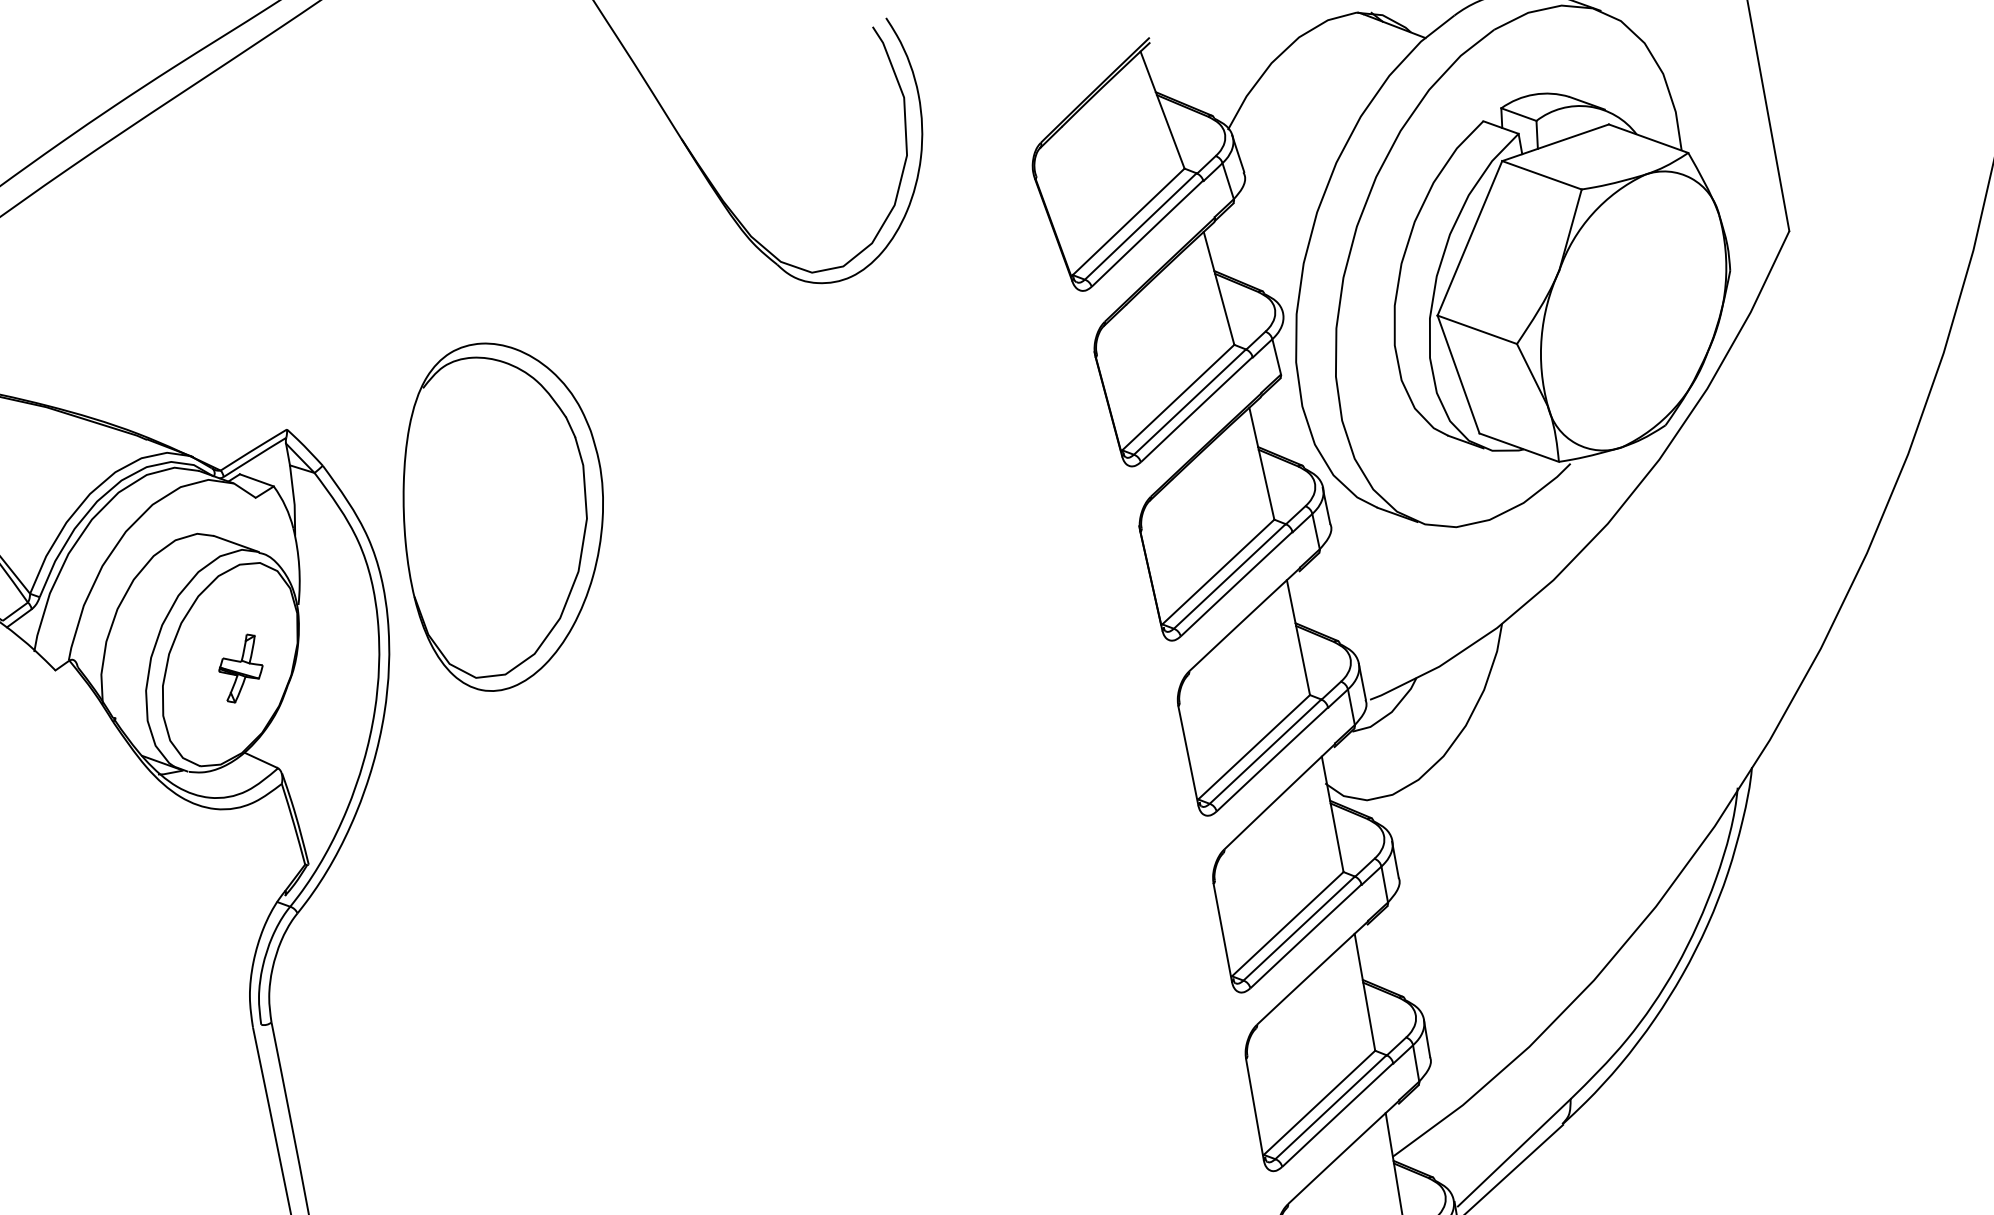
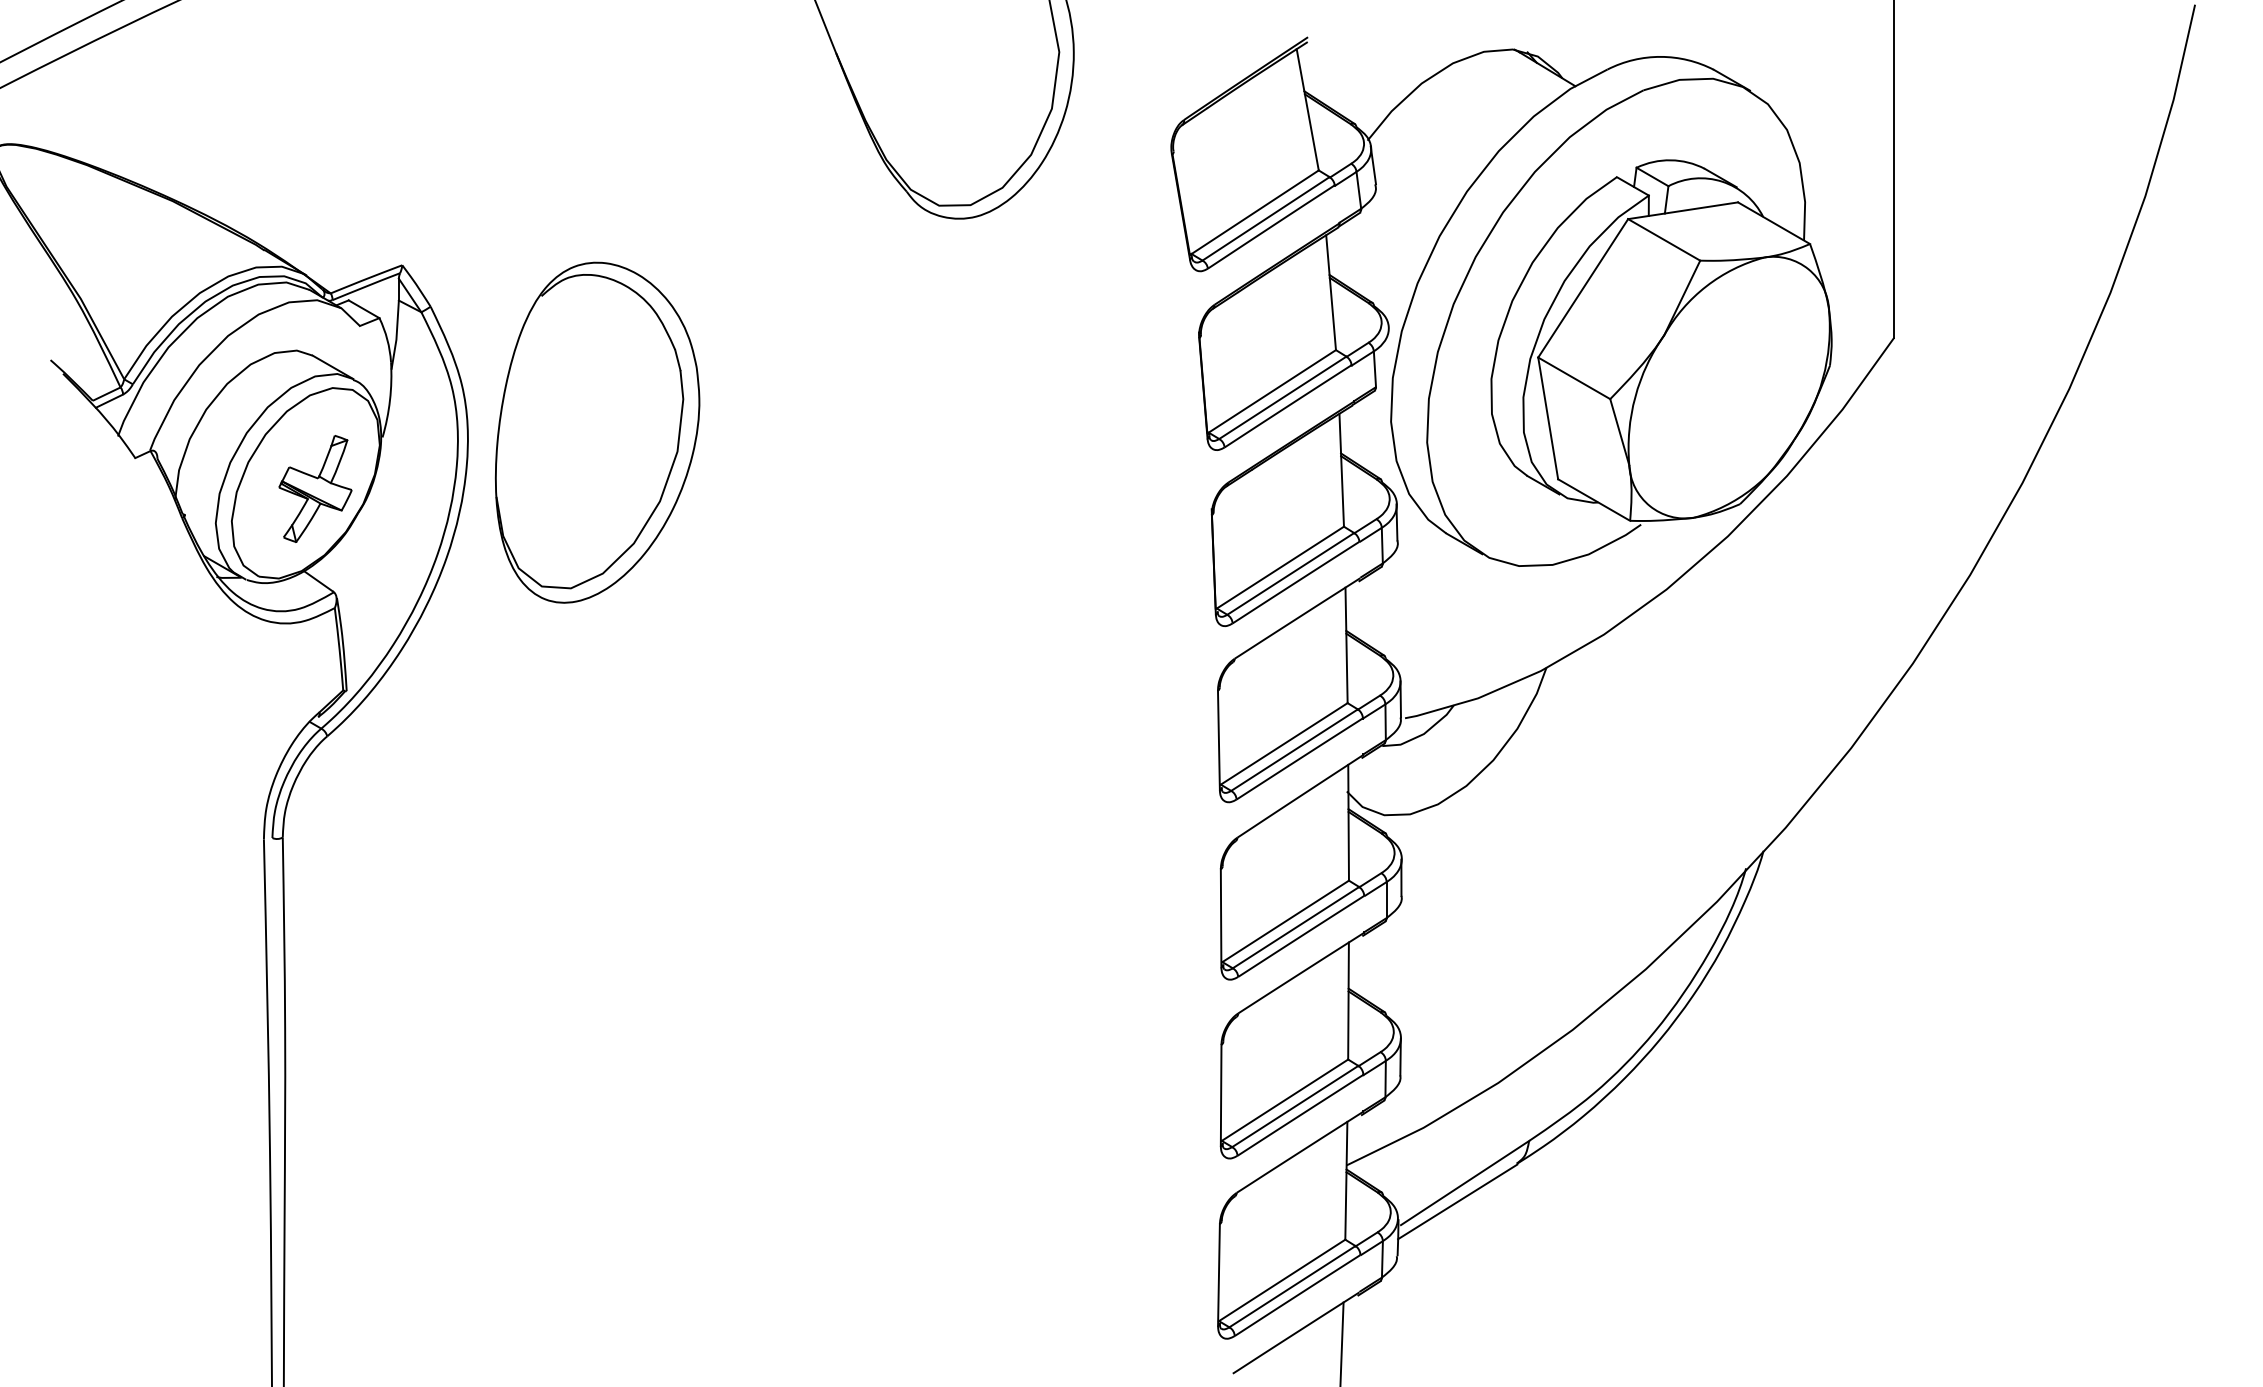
part: (503, 514) -> (597, 432), moved
part: (240, 668) -> (315, 488), size x1.67

